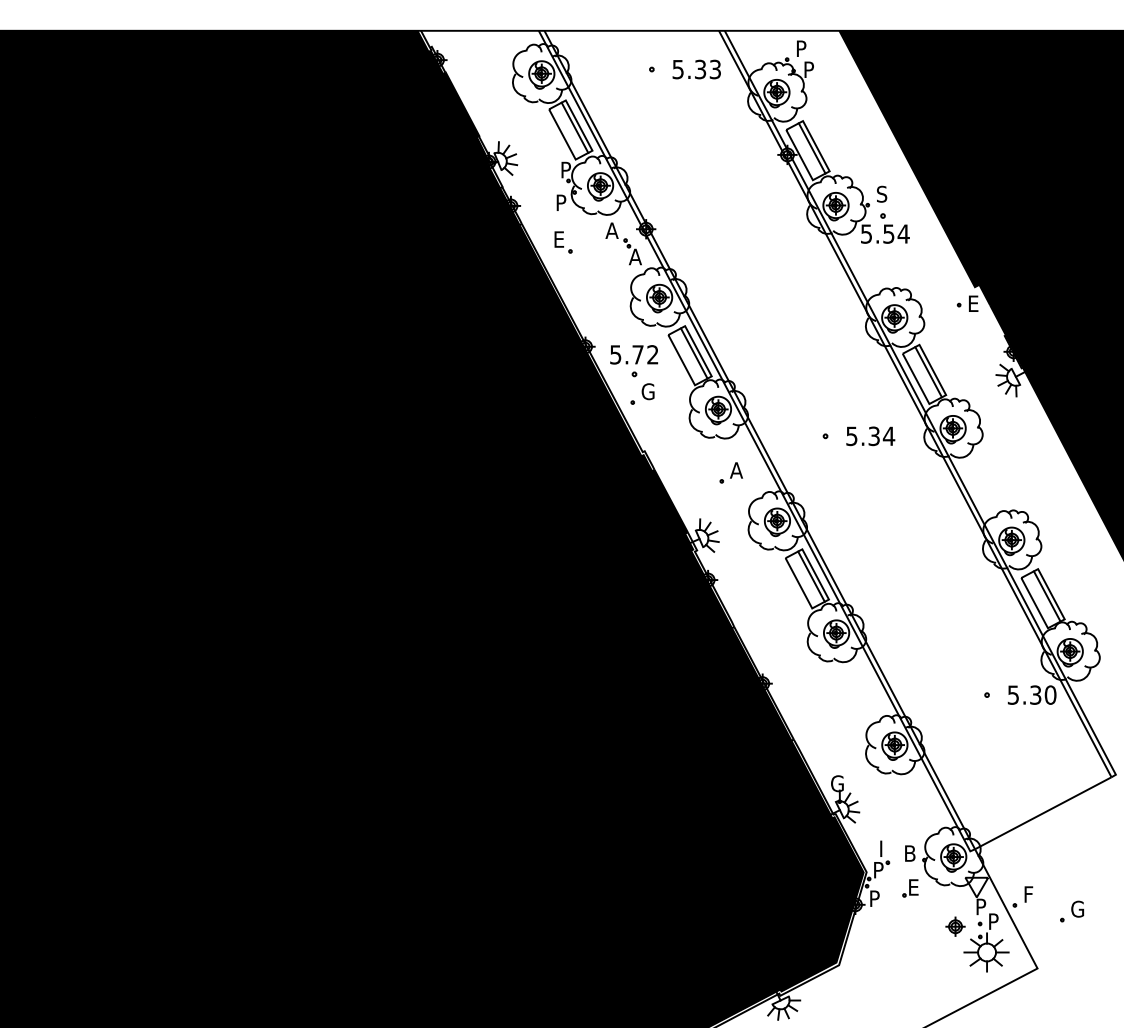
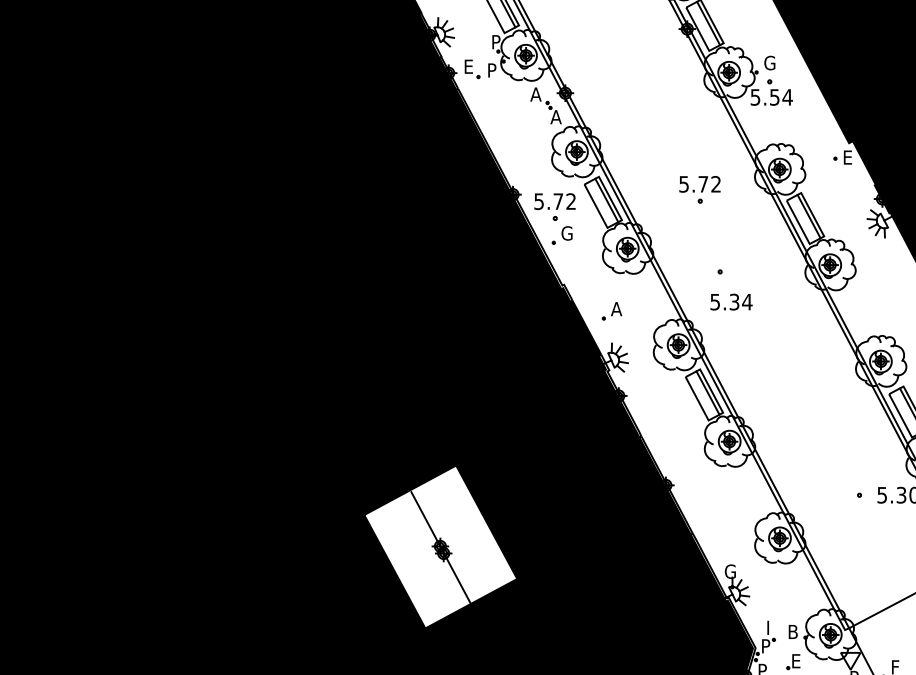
text: (882, 193) -> (769, 62), S -> G
part: (563, 242) -> (472, 69), moved
part: (802, 341) -> (700, 190), added
text: (870, 436) -> (731, 302), moved
part: (731, 472) -> (612, 310), moved
fill: (501, 754) -> (440, 546), removed

